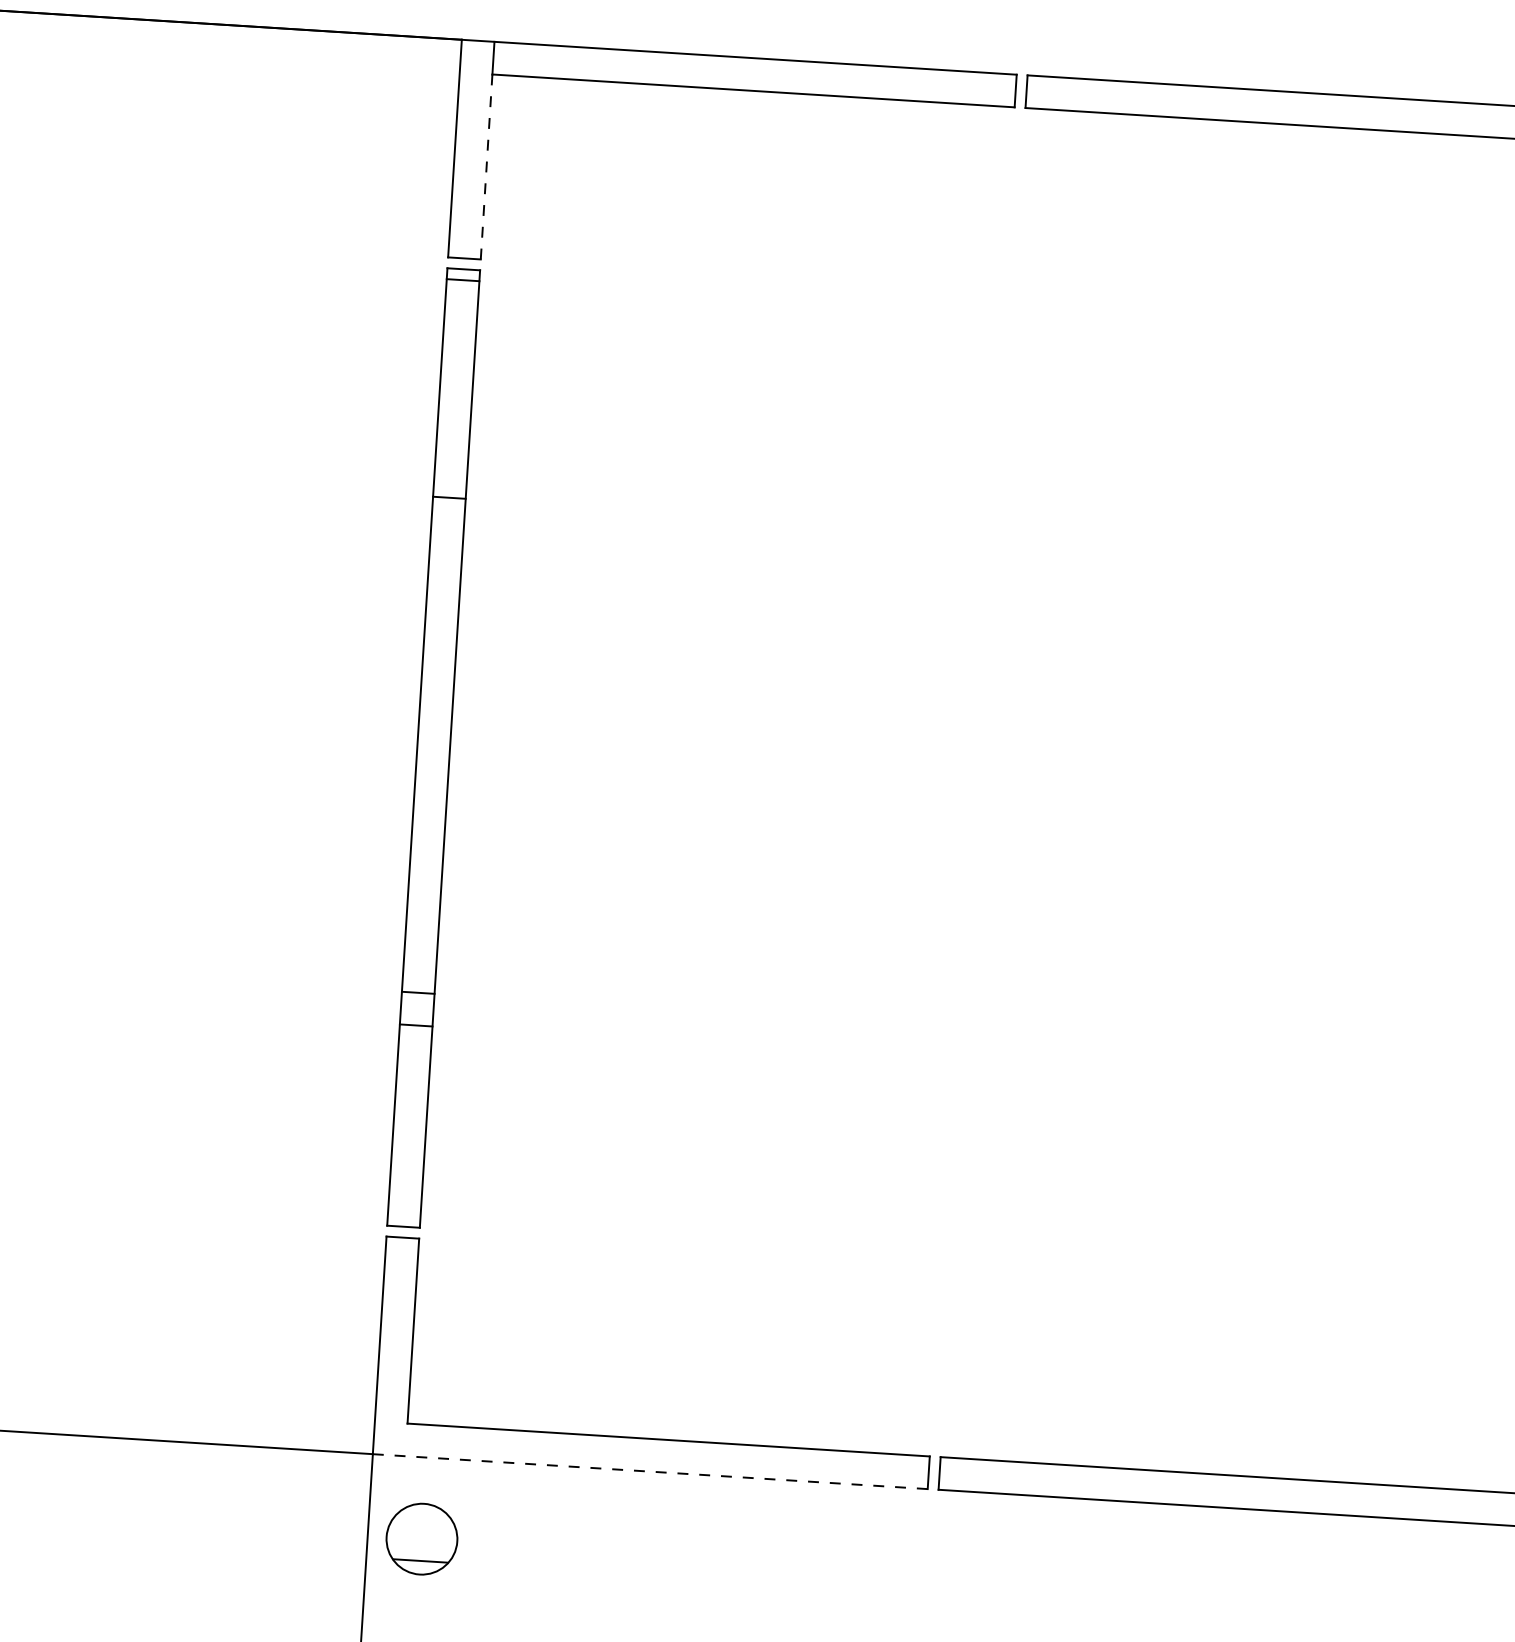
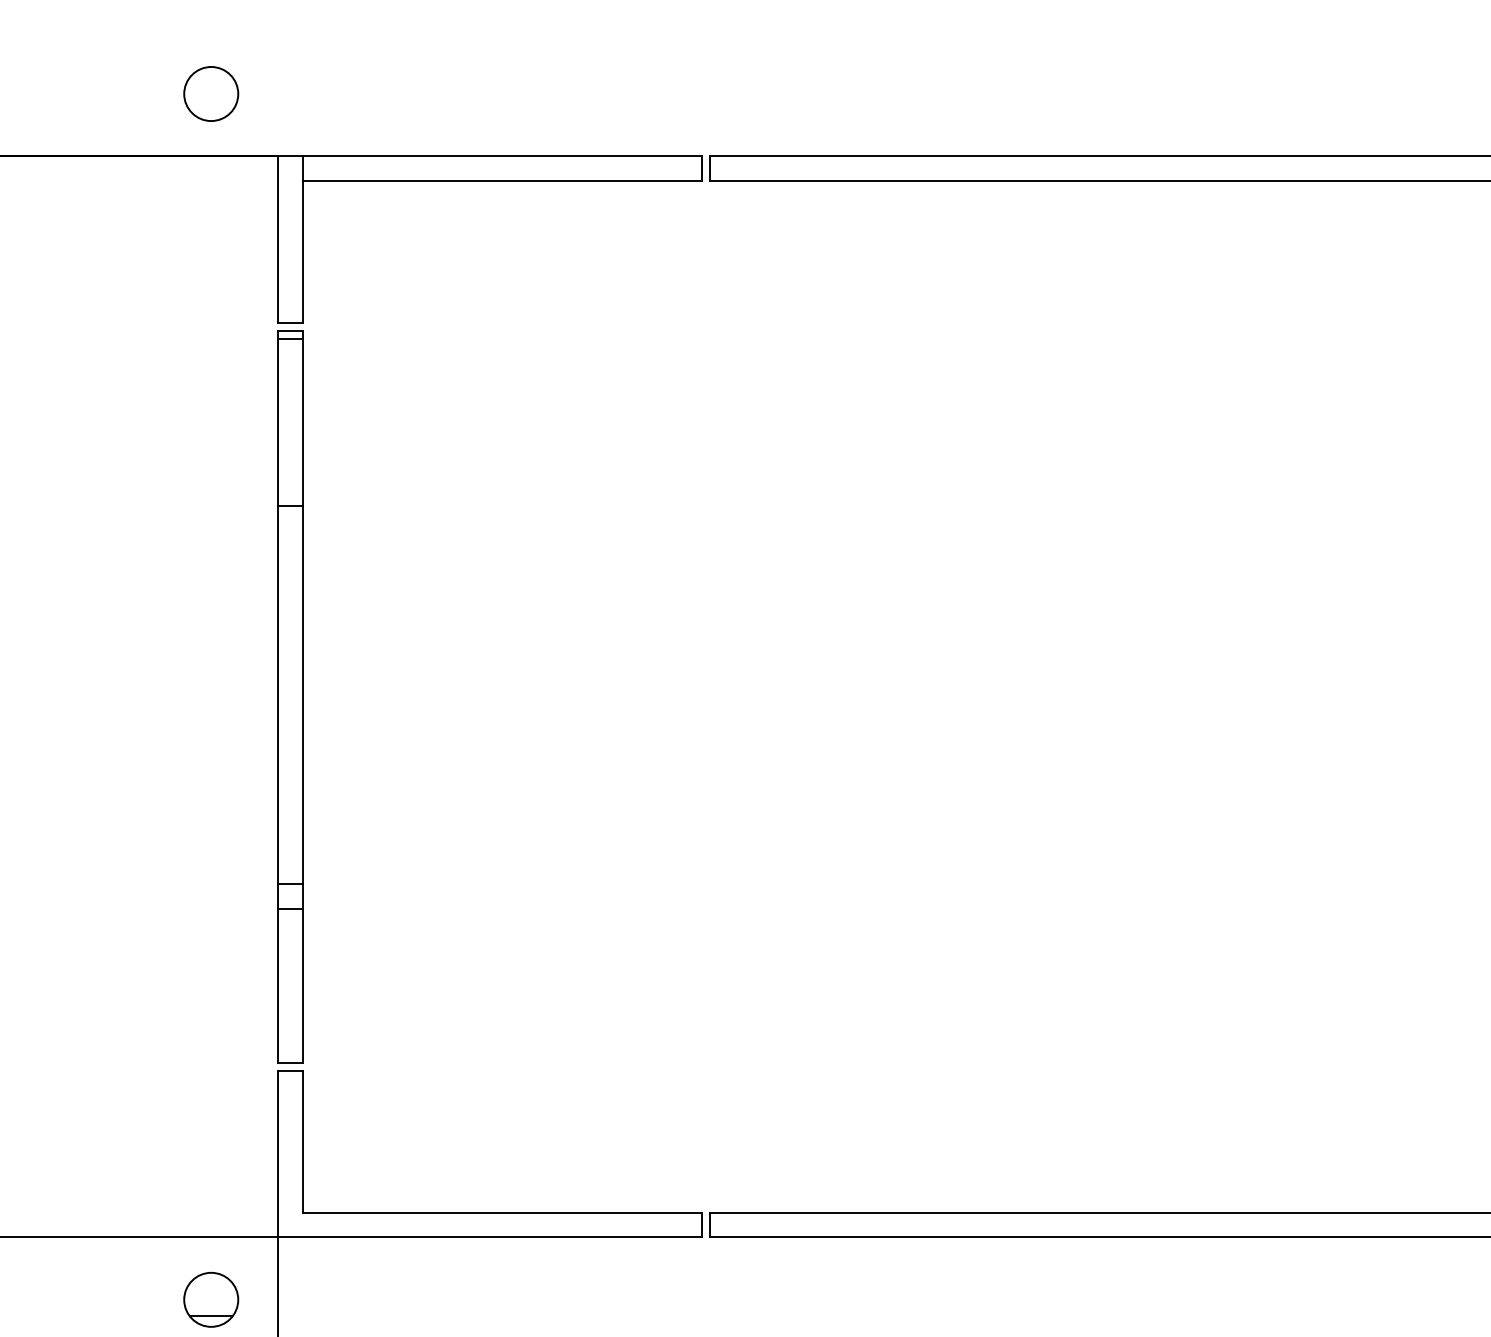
line: (486, 167) -> (302, 252), dashed -> solid
line: (649, 1471) -> (489, 1237), dashed -> solid
part: (422, 1538) -> (211, 1299), moved

